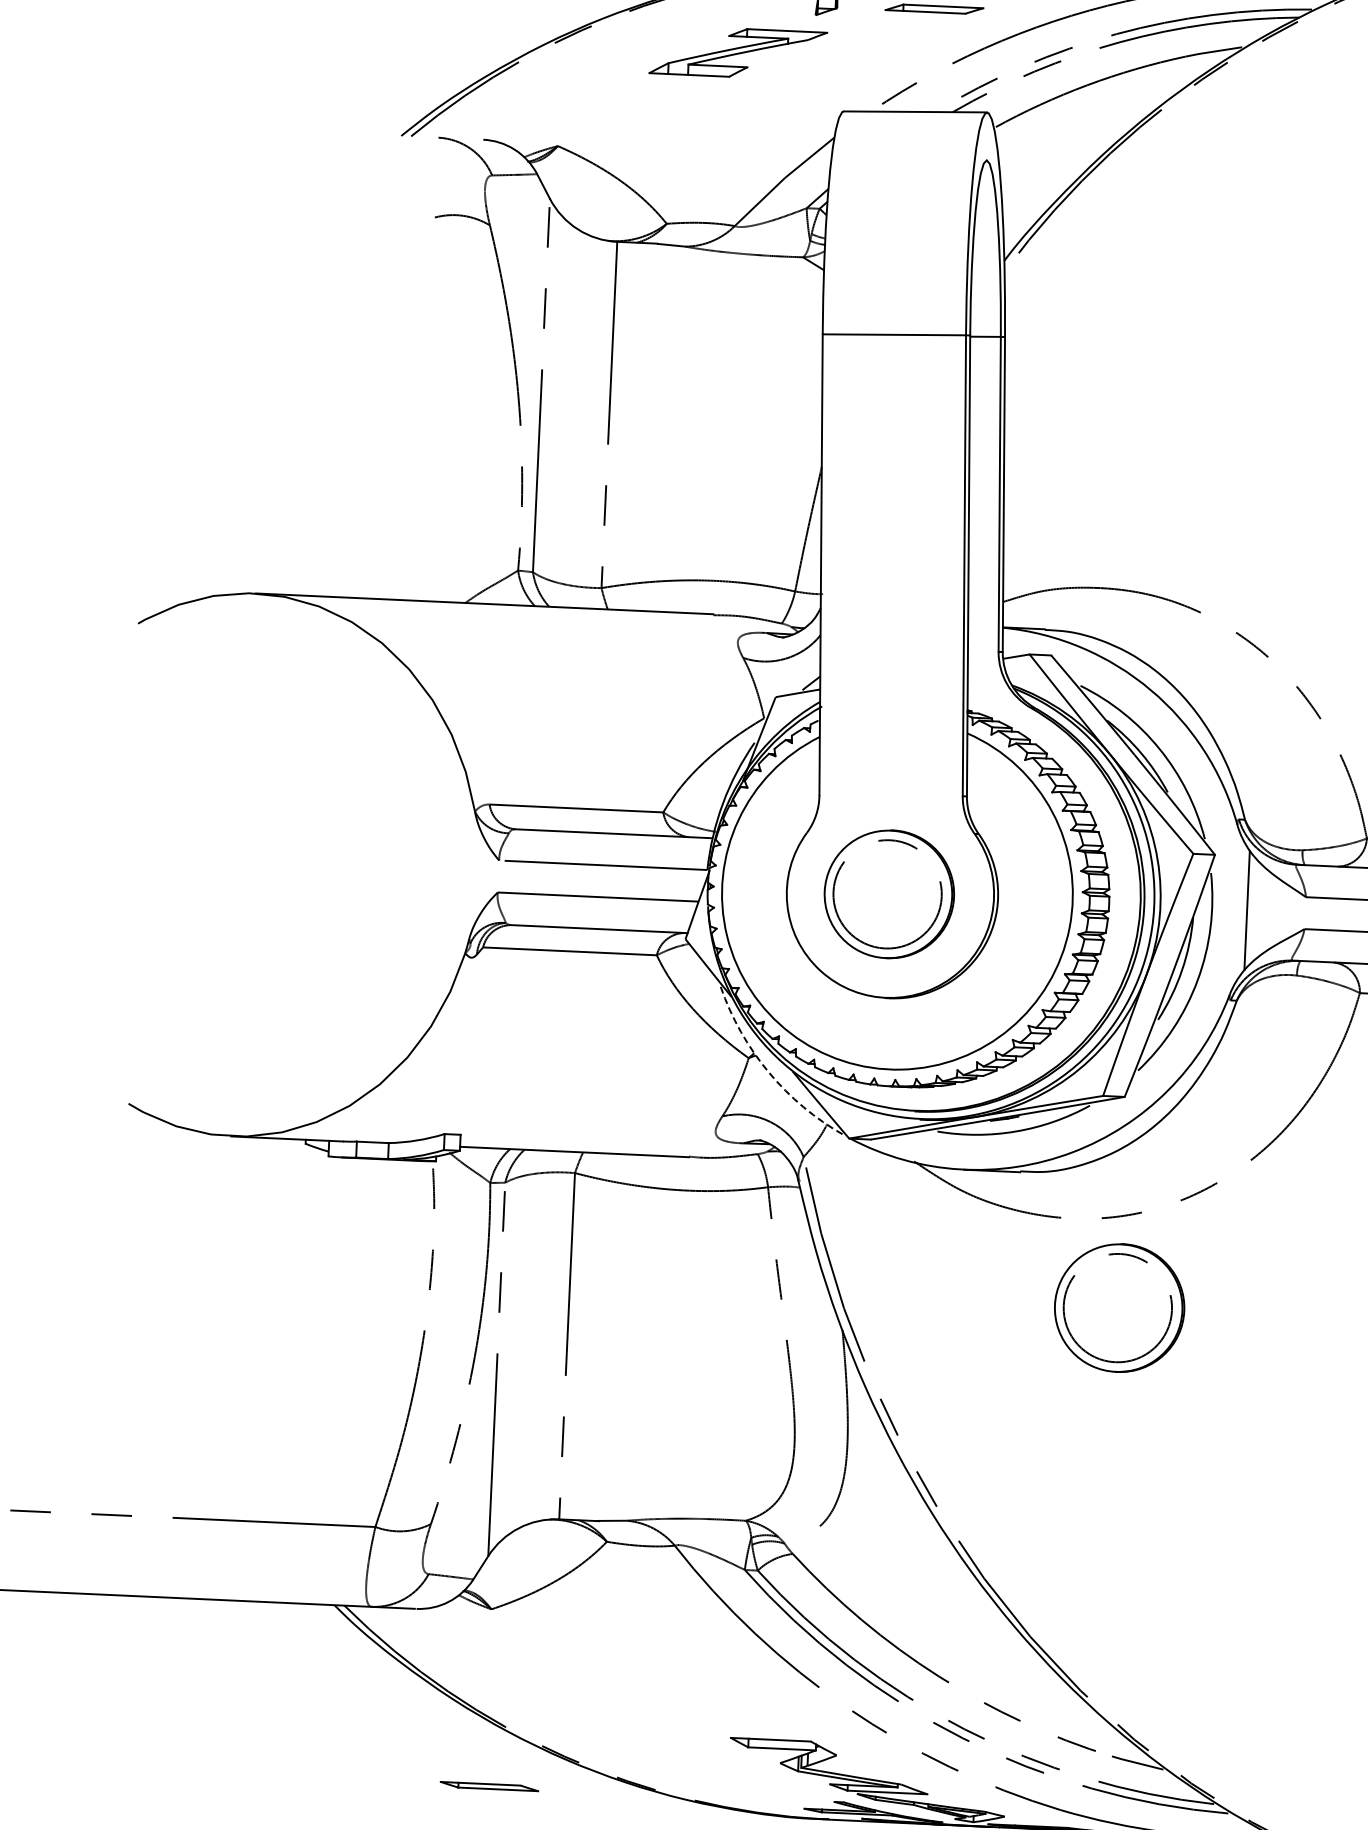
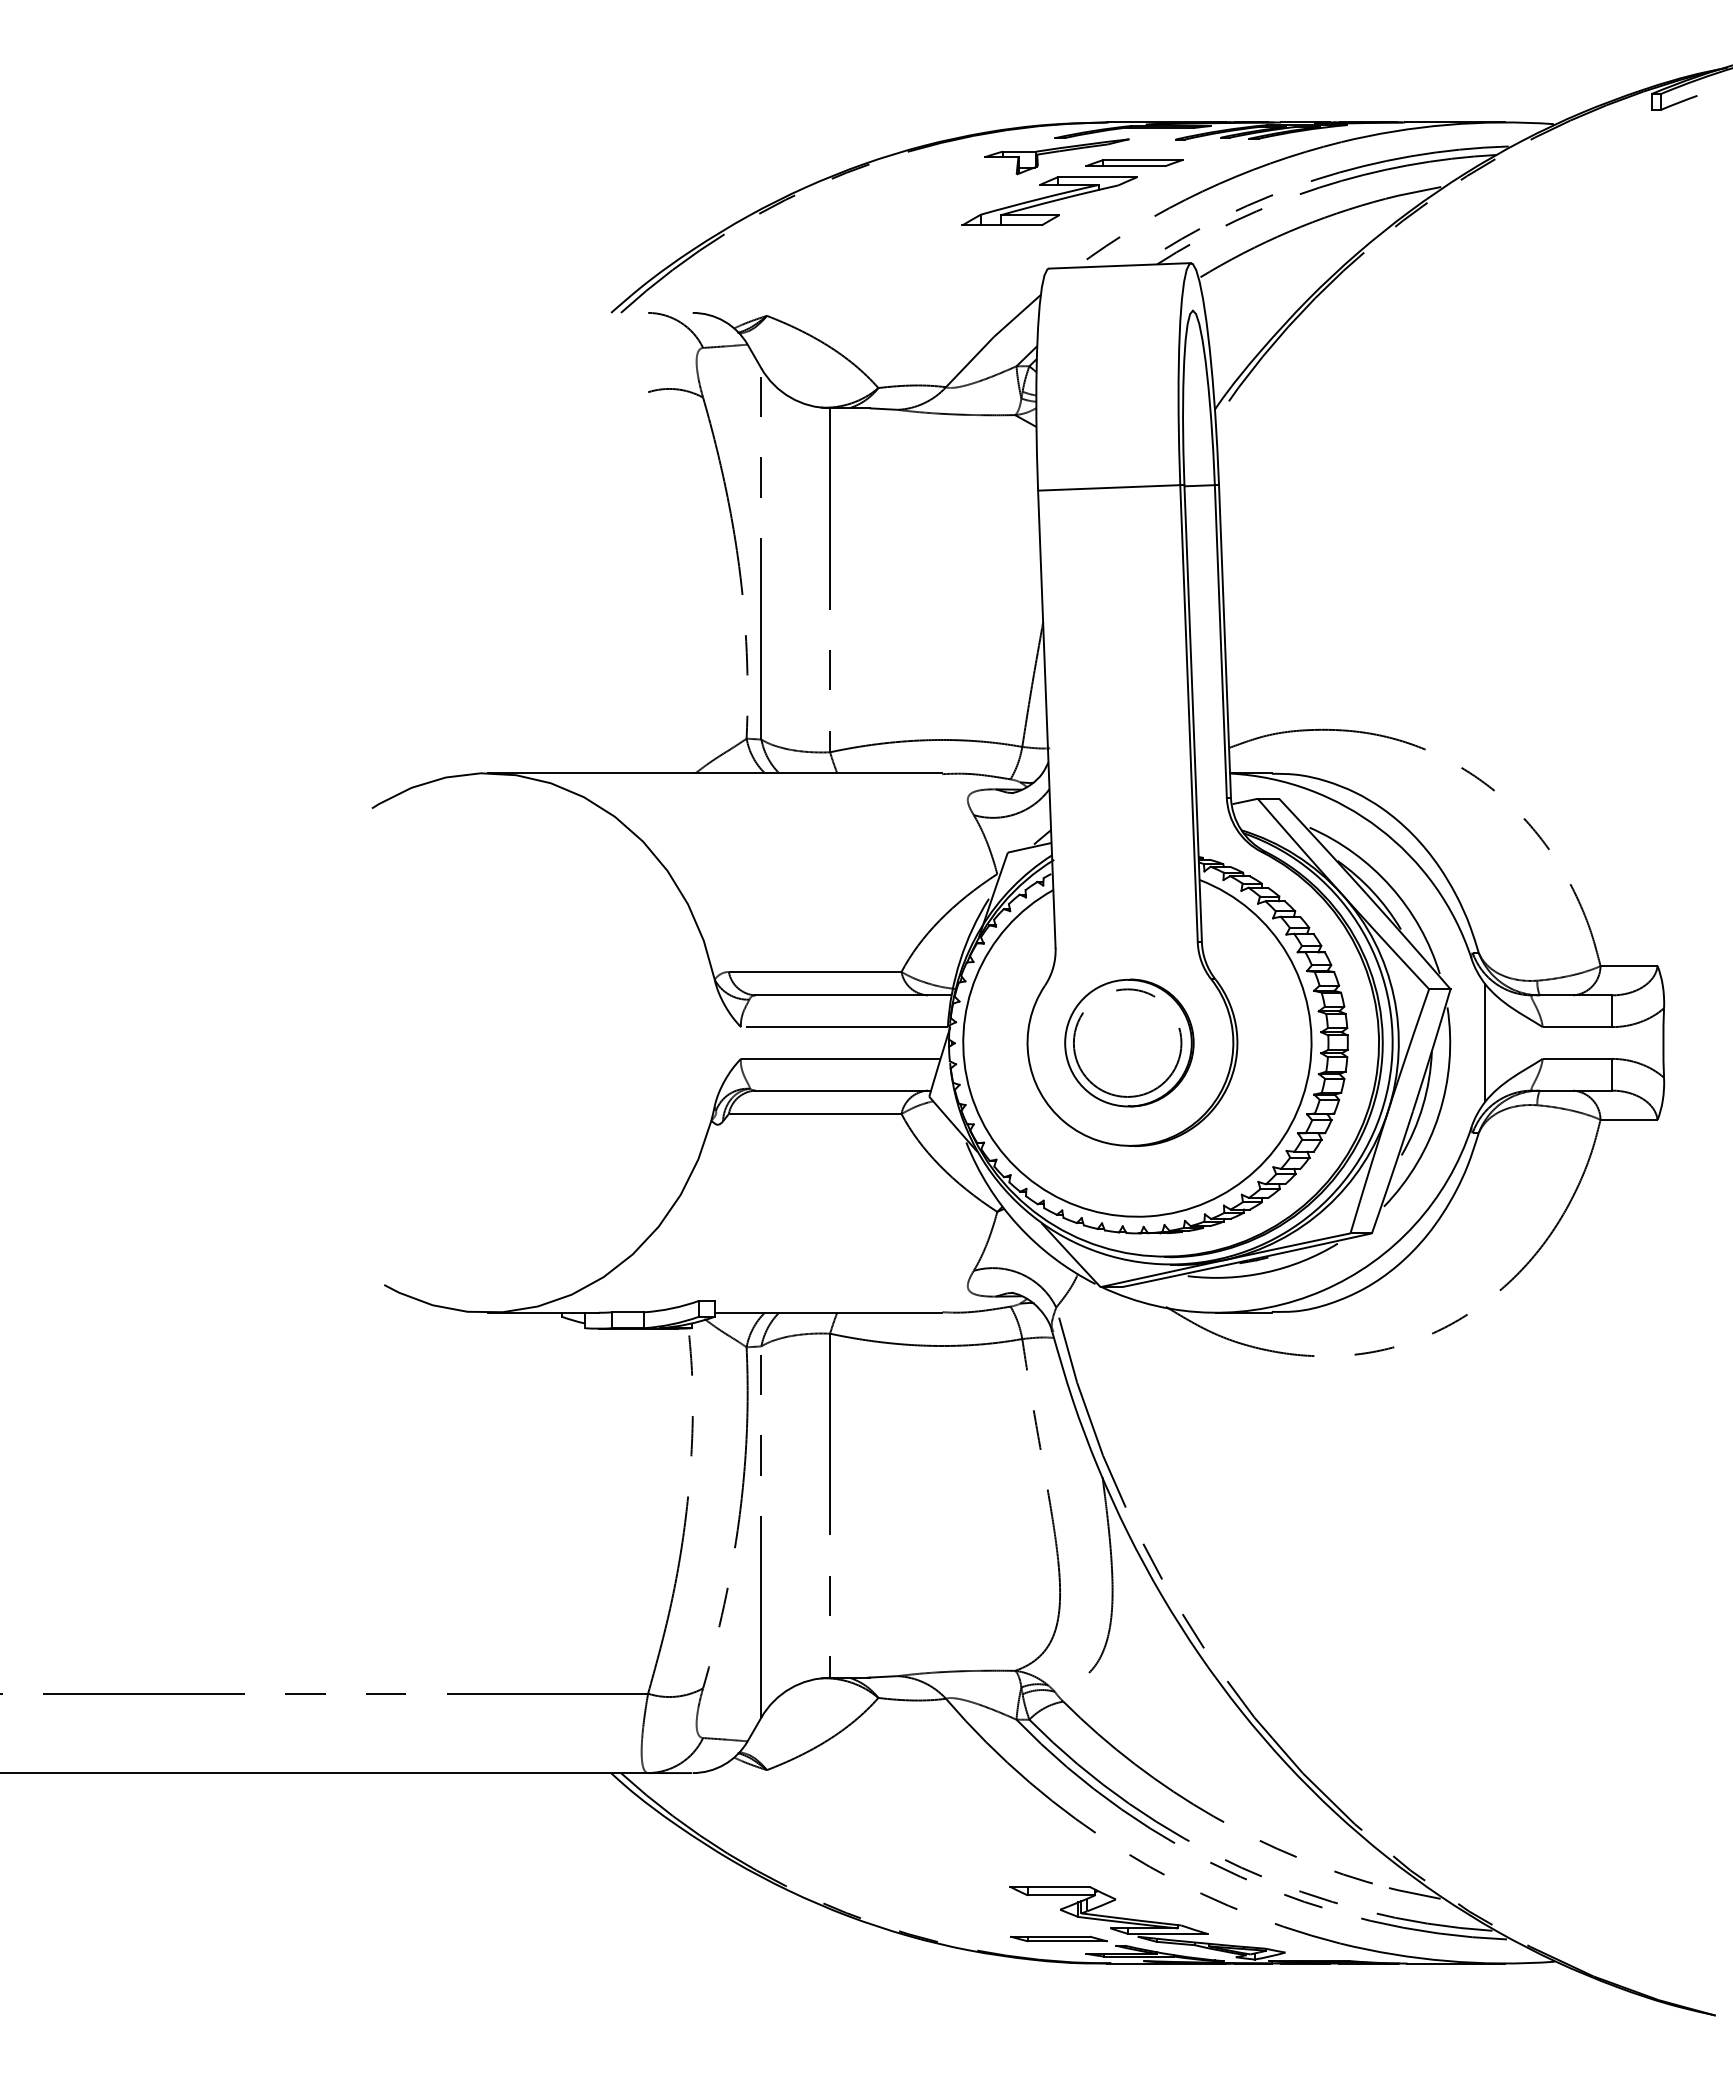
part: (738, 52) -> (1049, 200), moved
arc: (768, 1072) -> (1017, 1225), dashed -> solid
part: (1119, 1307) -> (1376, 1442), removed
part: (489, 1786) -> (1058, 1938), moved

